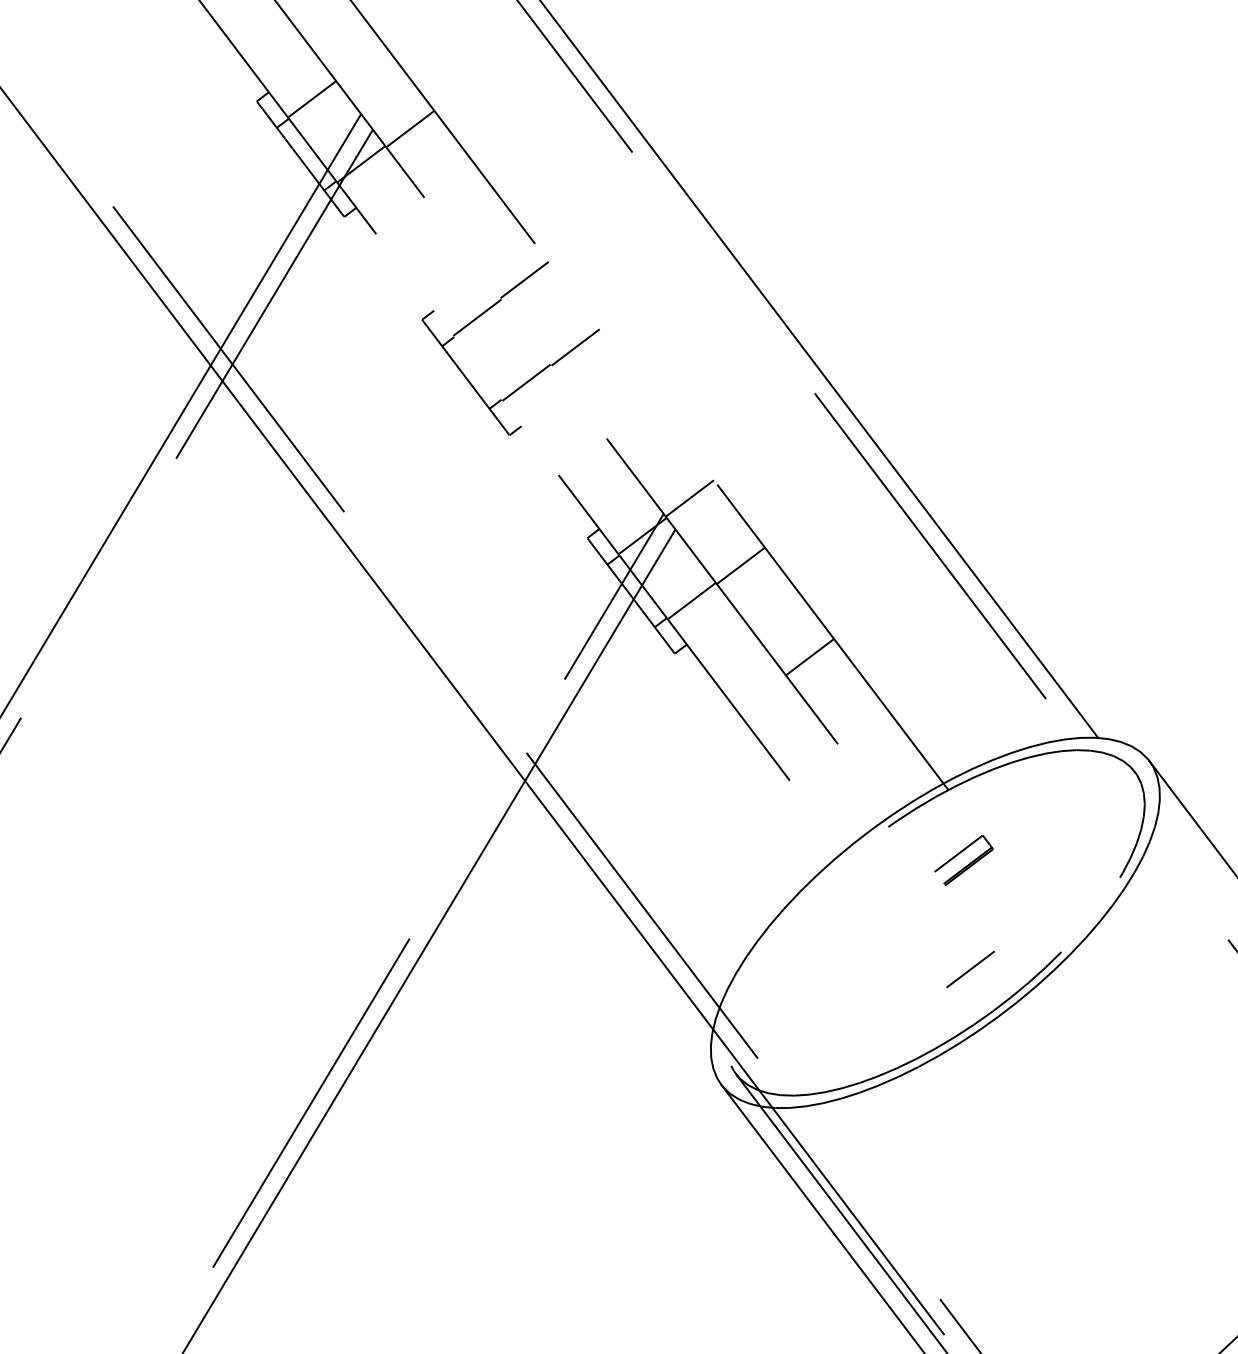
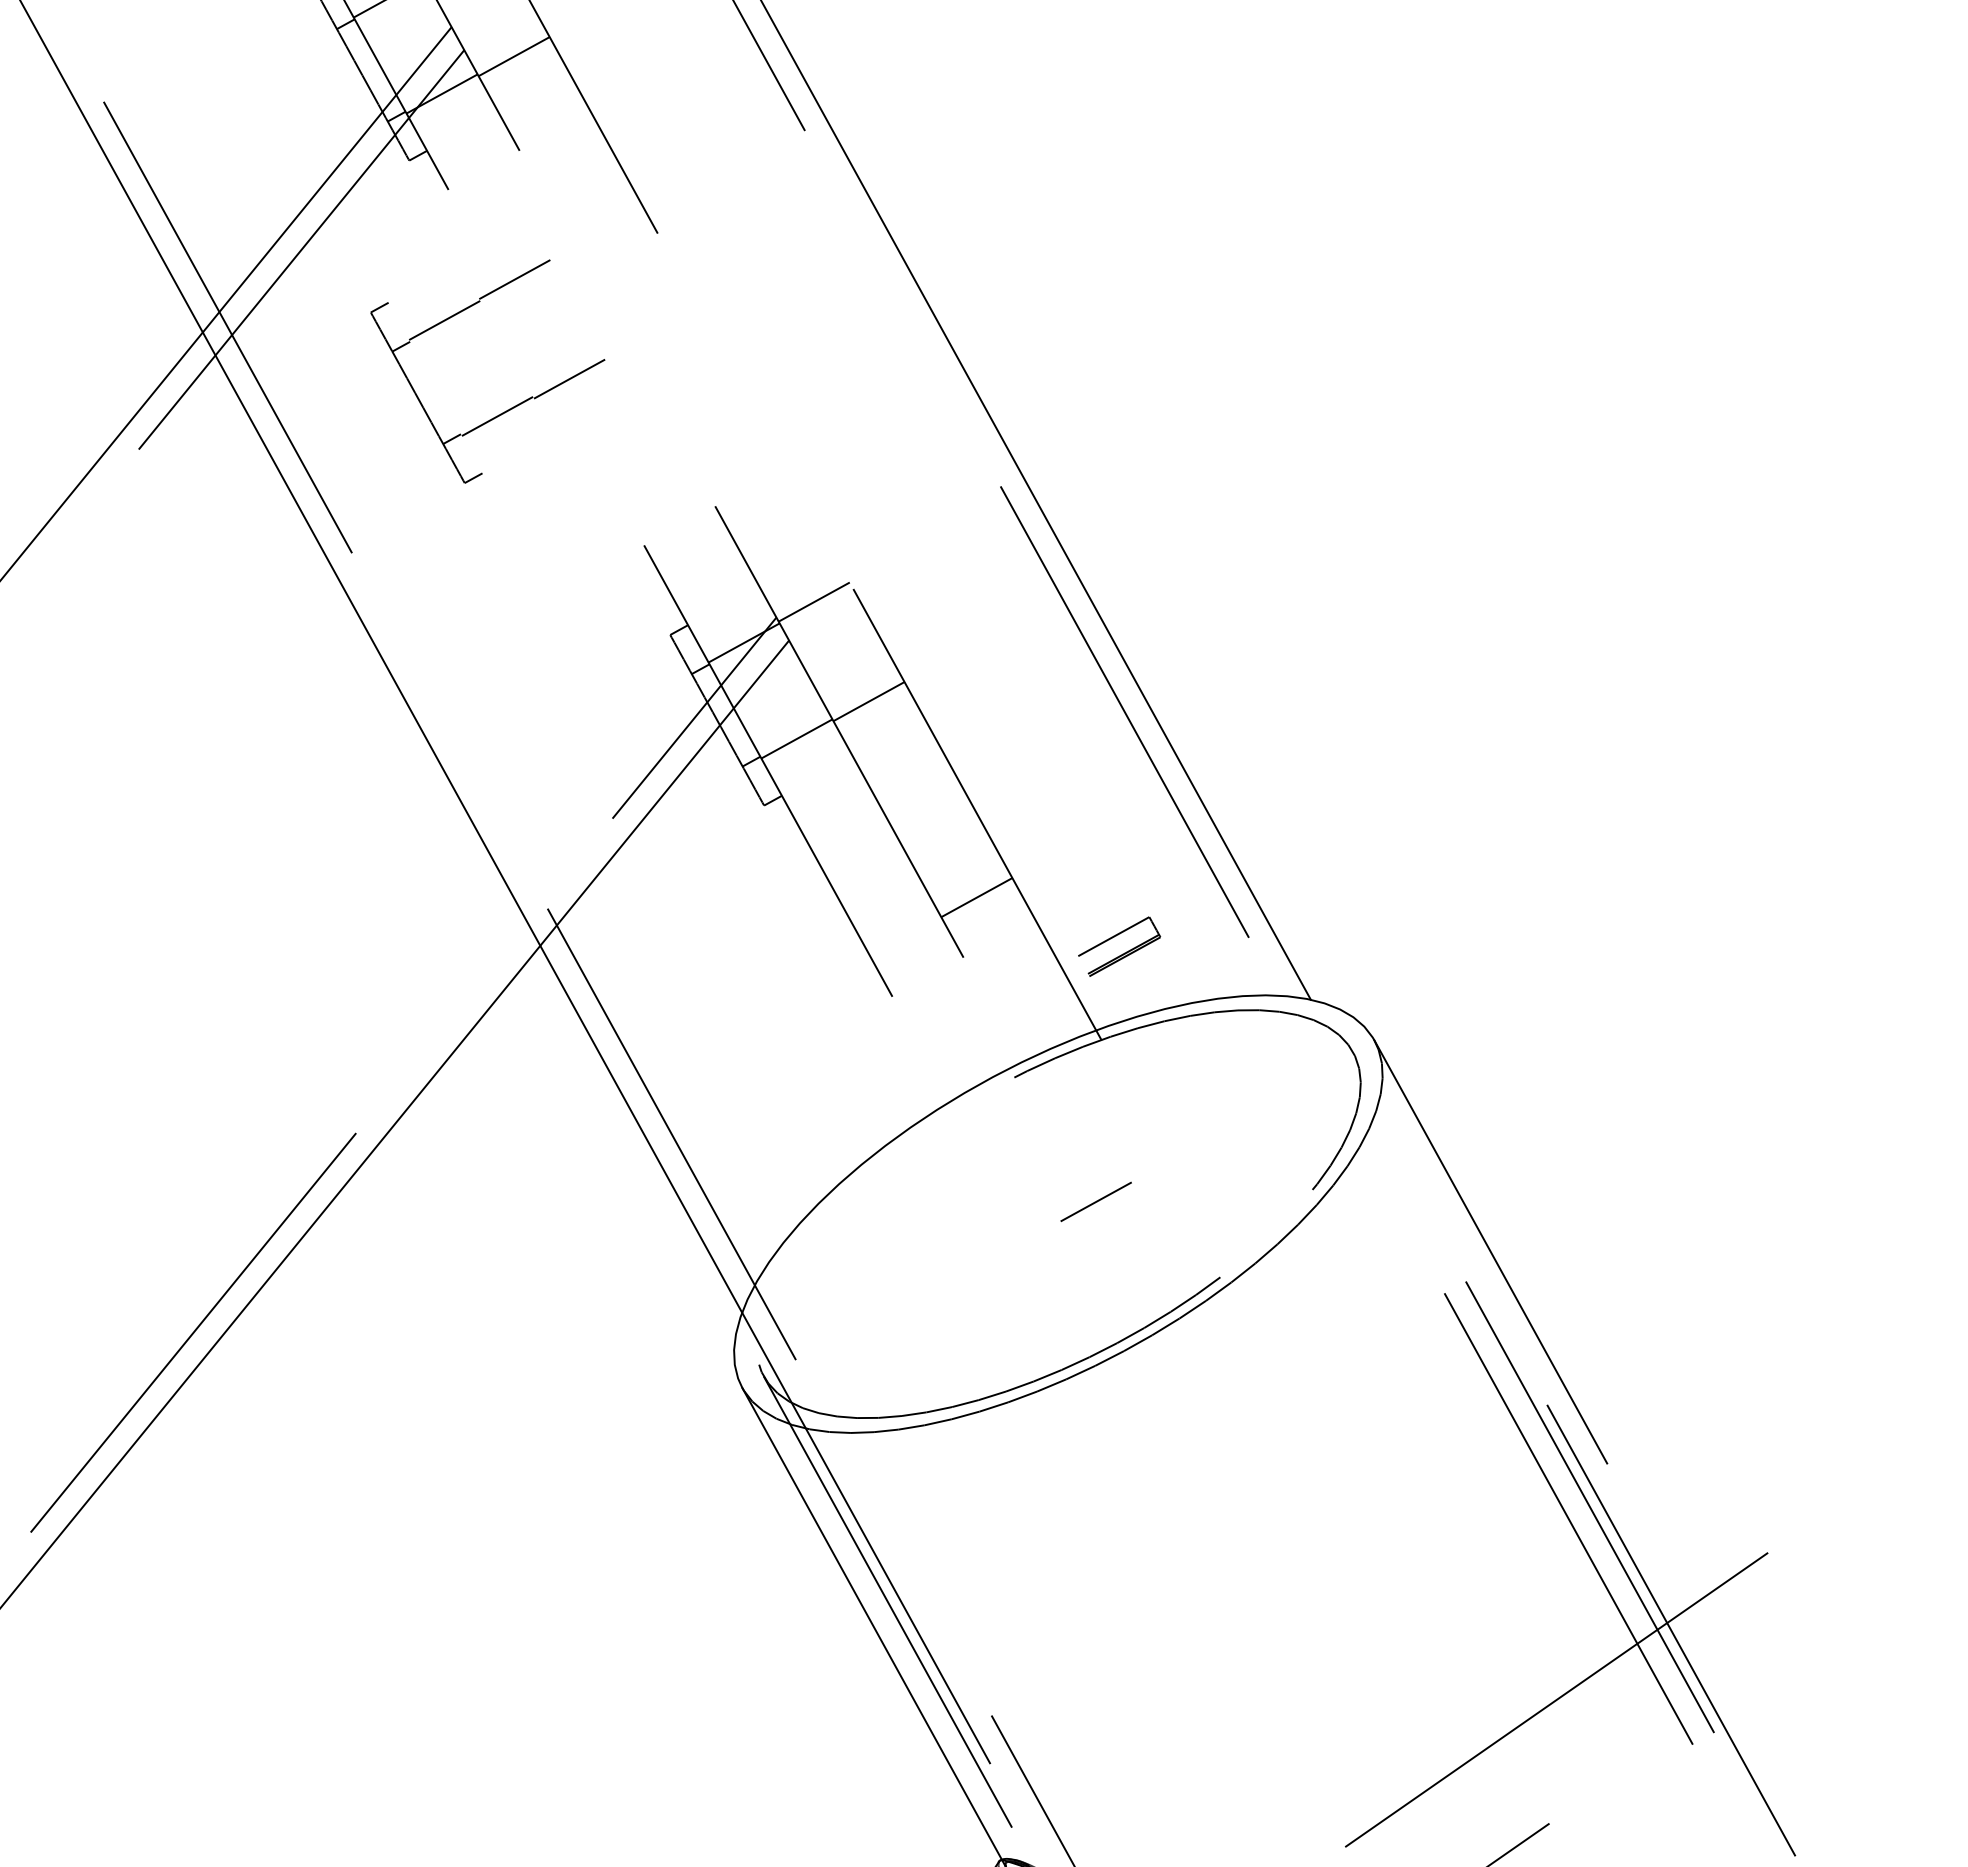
part: (533, 376) -> (507, 409), moved
line: (809, 657) -> (976, 897), moved
part: (966, 865) -> (1122, 953), moved
line: (970, 969) -> (1095, 1201), moved

